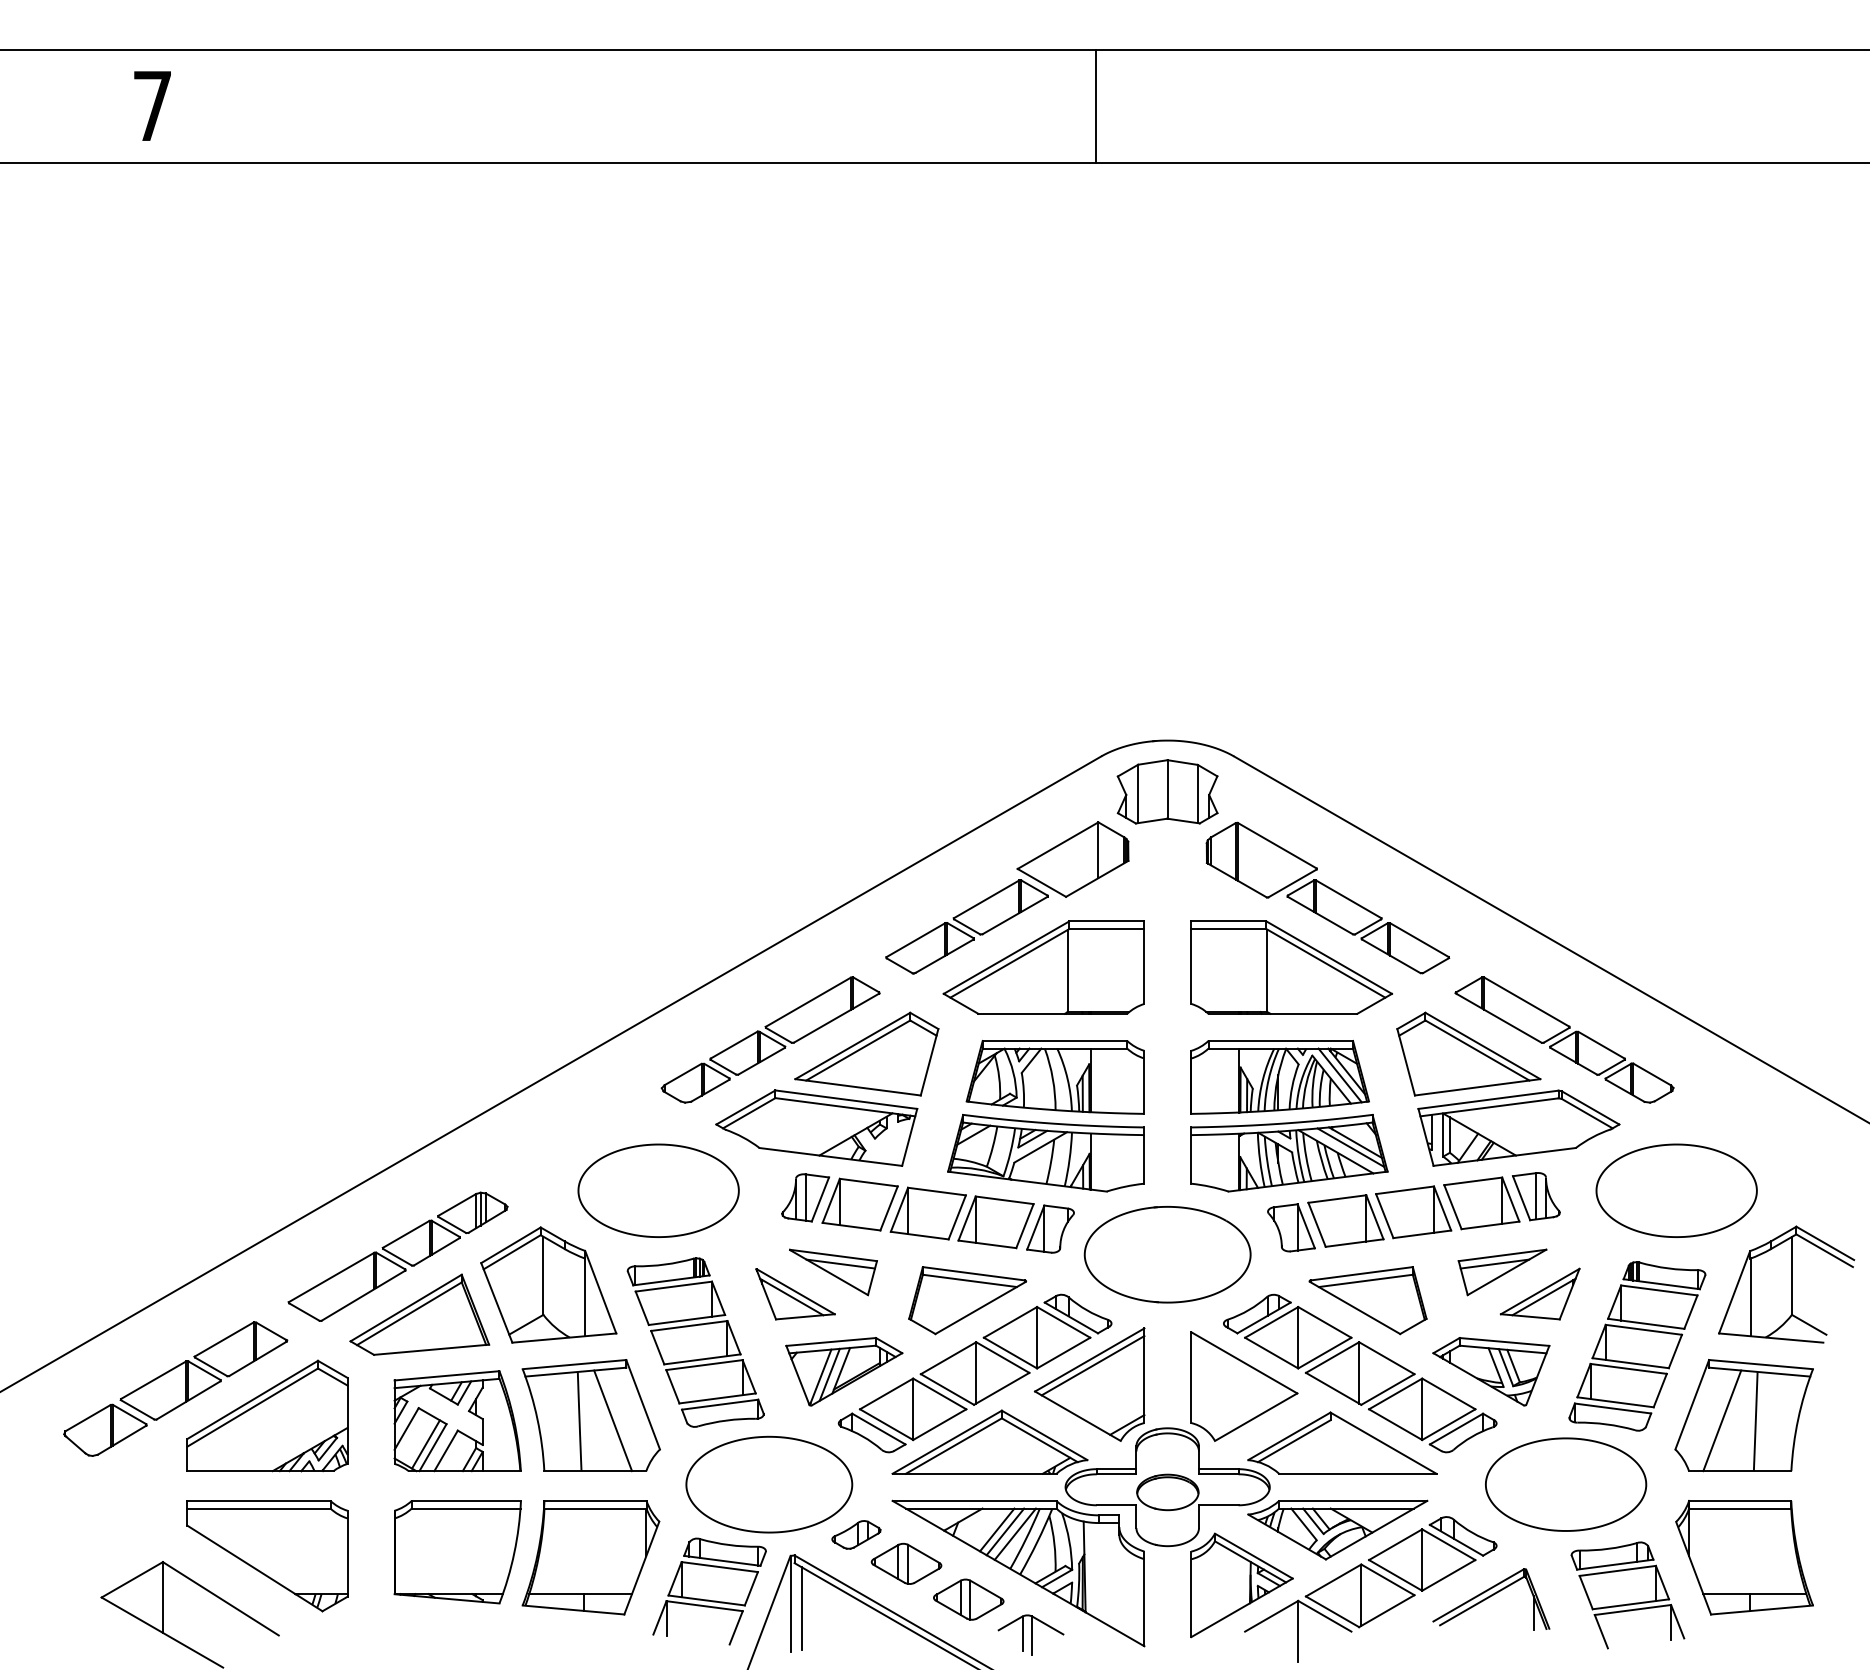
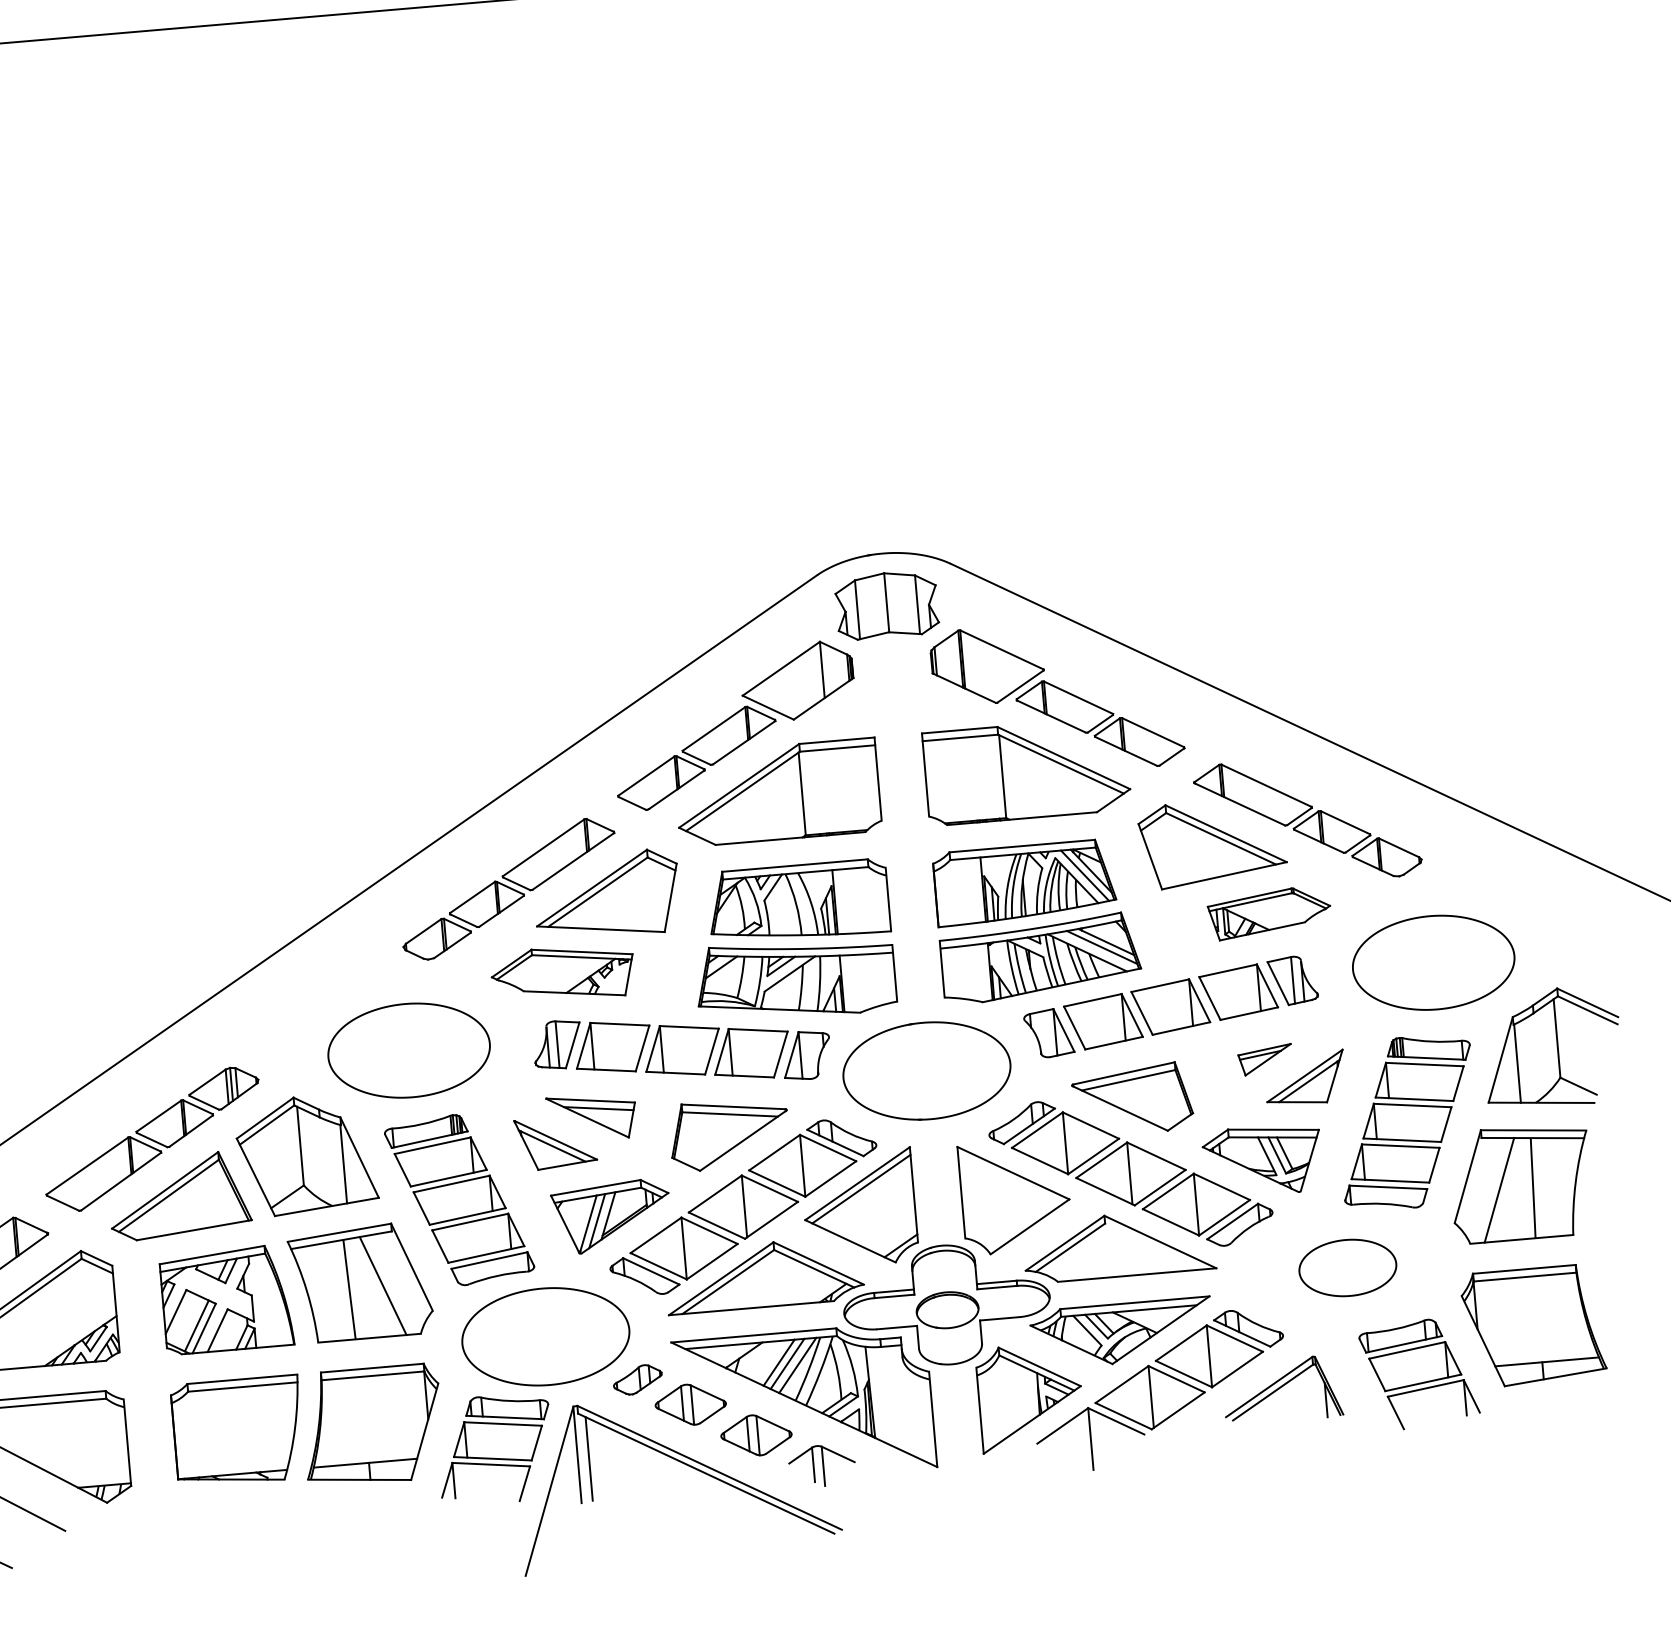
part: (816, 1127) -> (562, 973), size x0.7
part: (1518, 1127) -> (1269, 912), size x0.6
part: (1502, 1272) -> (1265, 1060), size x0.6
part: (1566, 1484) -> (1348, 1267), size x0.6

